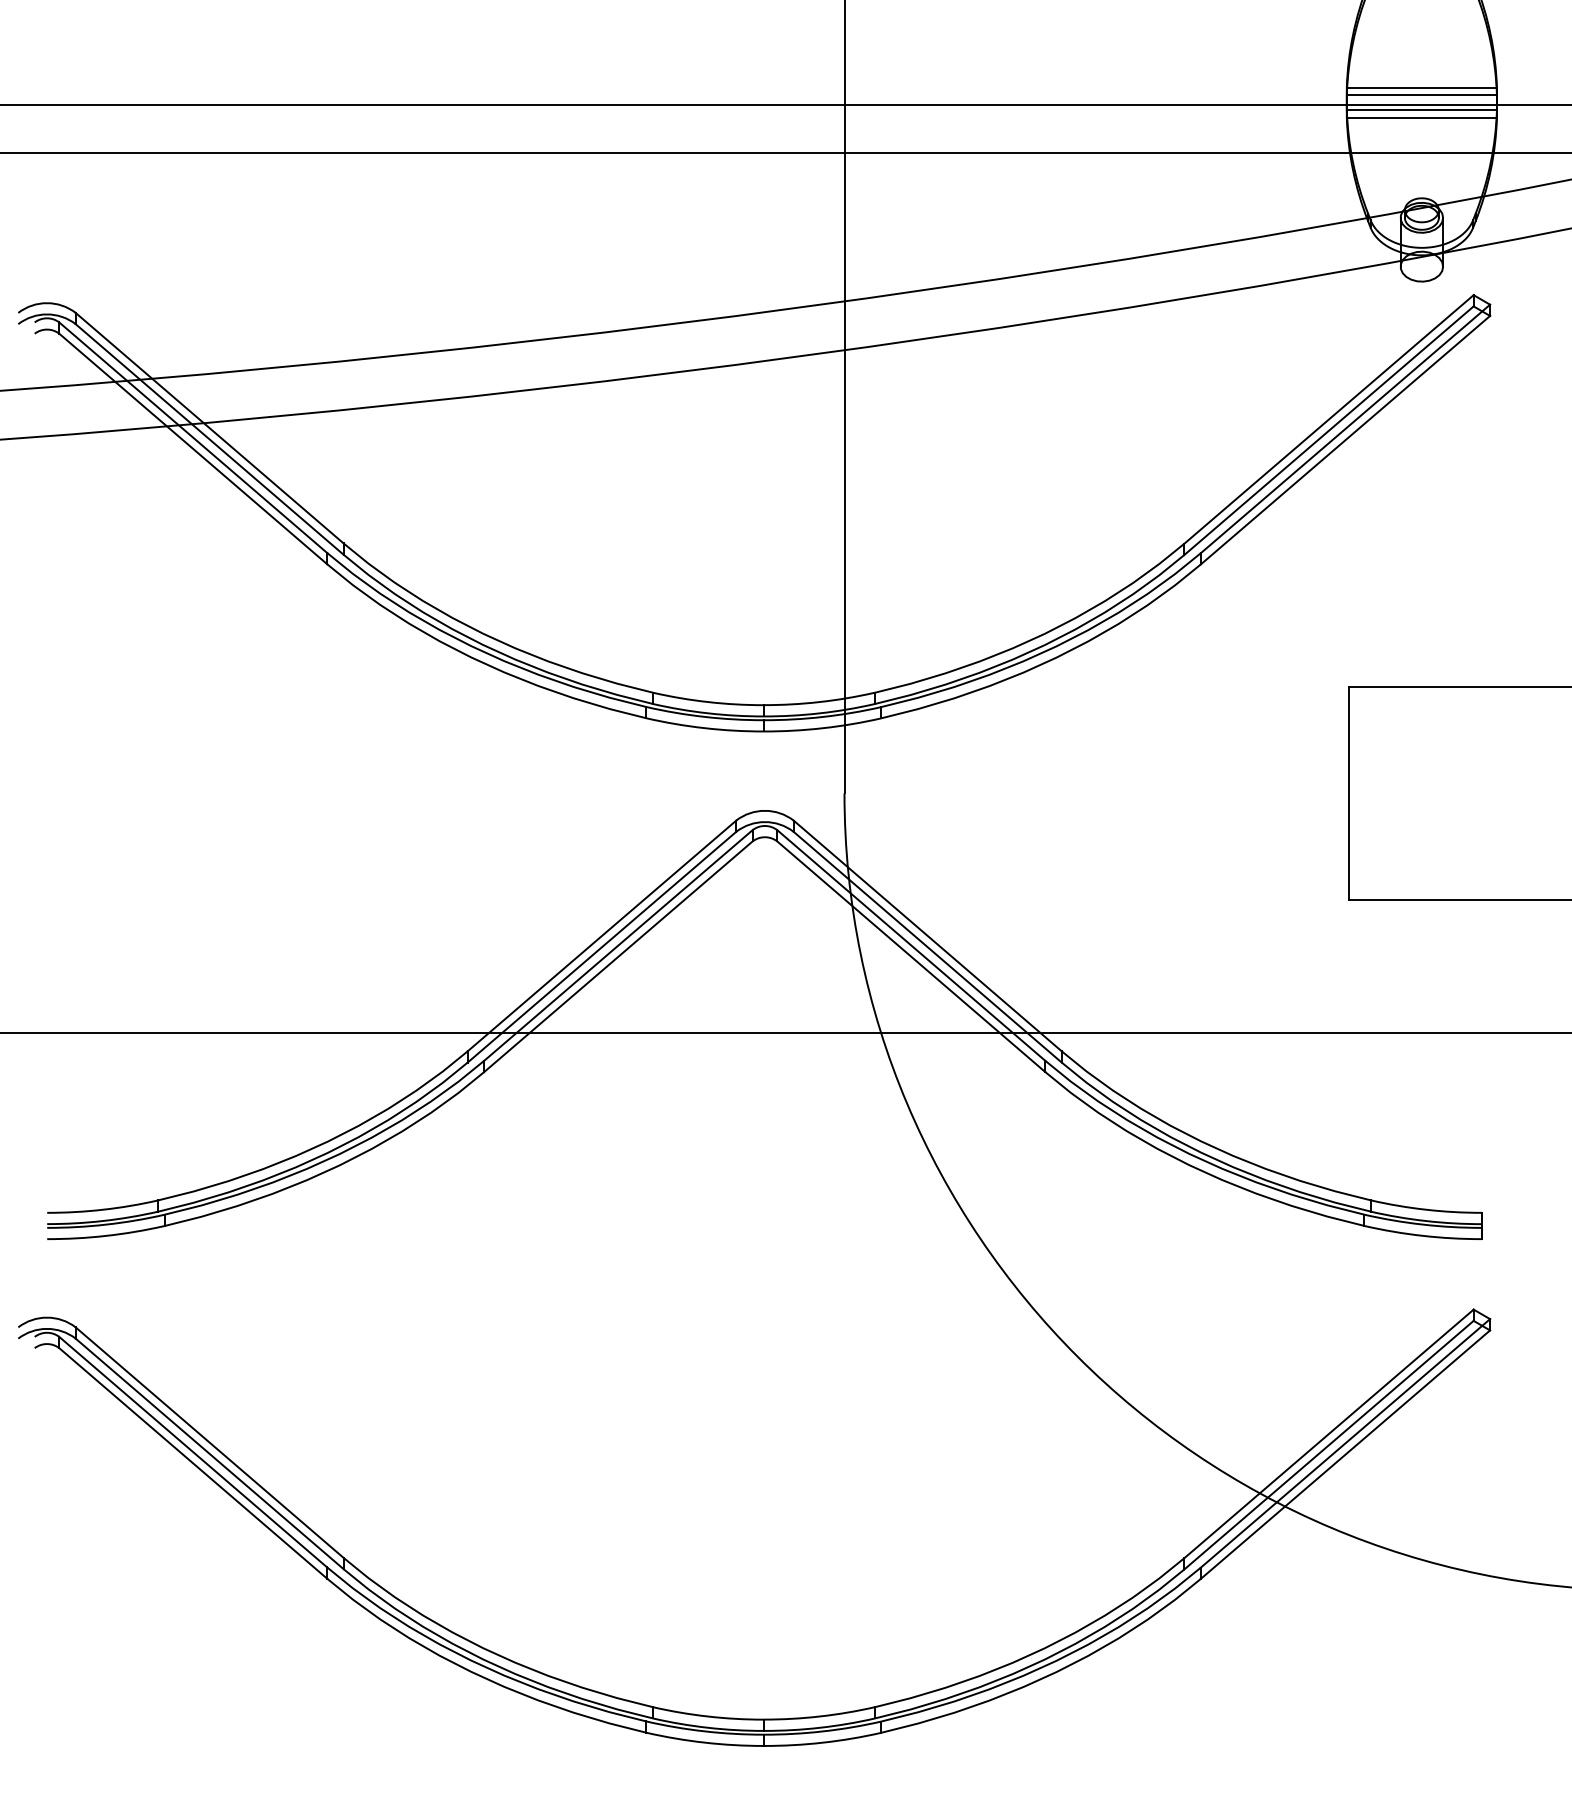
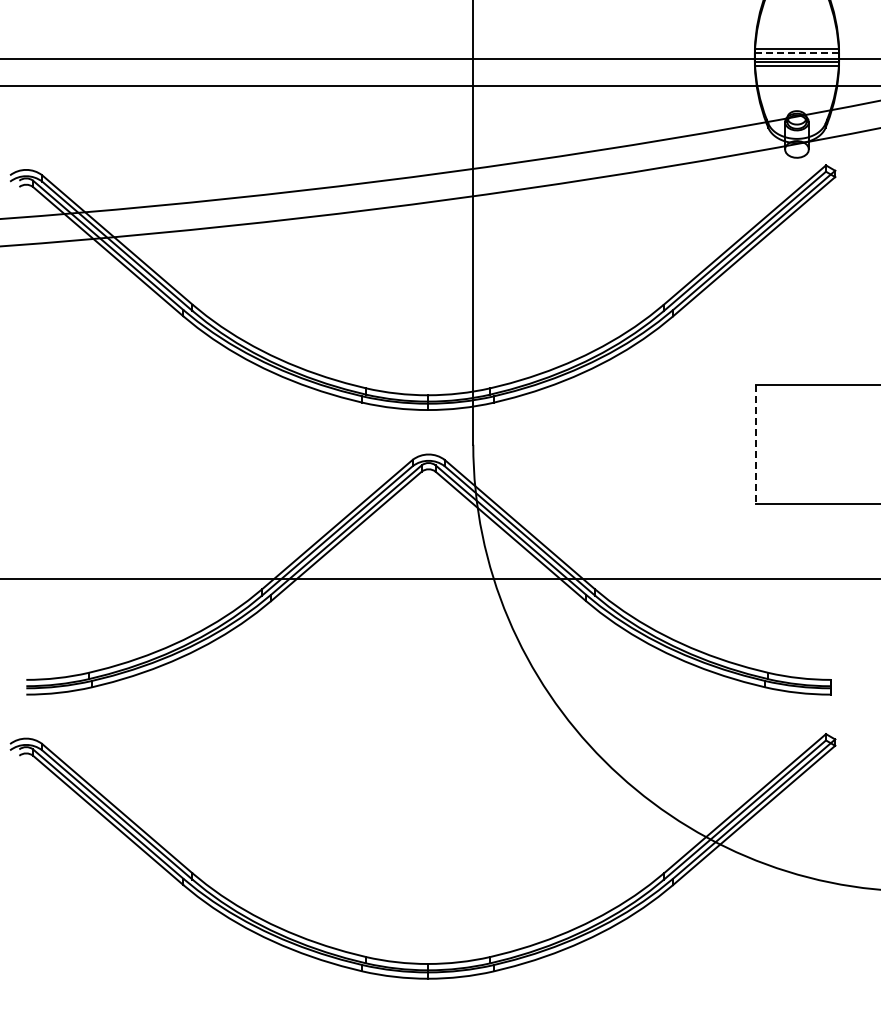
line: (1421, 95) -> (796, 53), solid -> dashed
line: (1349, 792) -> (756, 444), solid -> dashed

